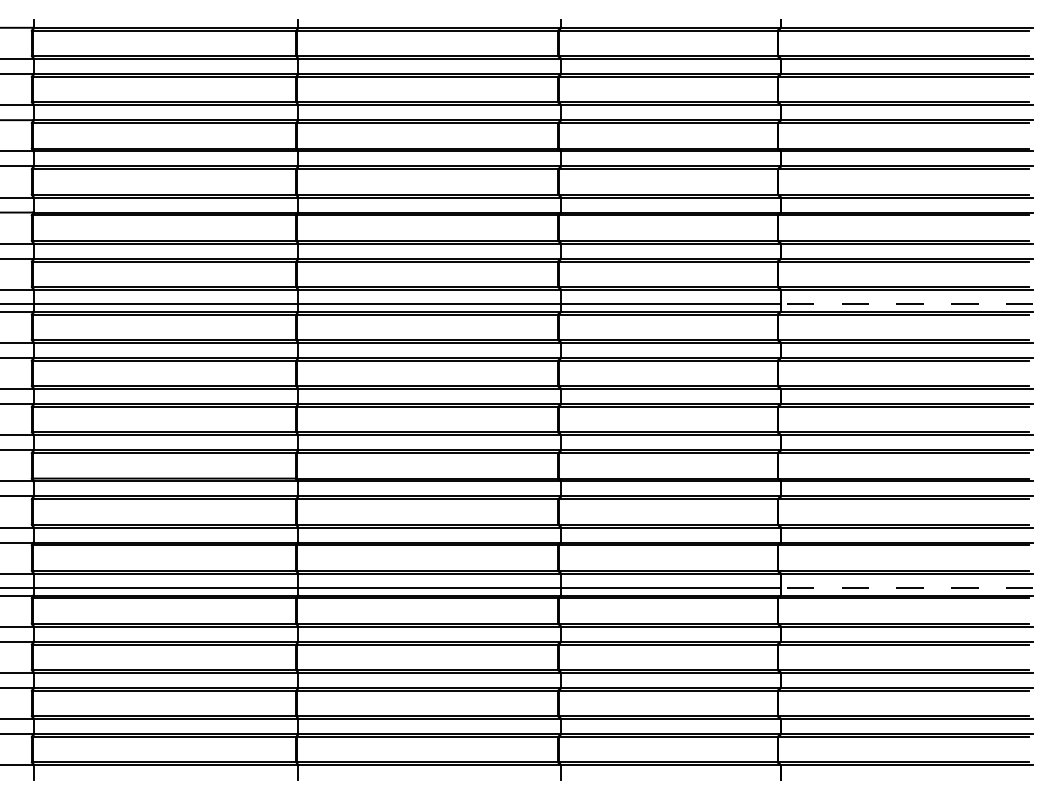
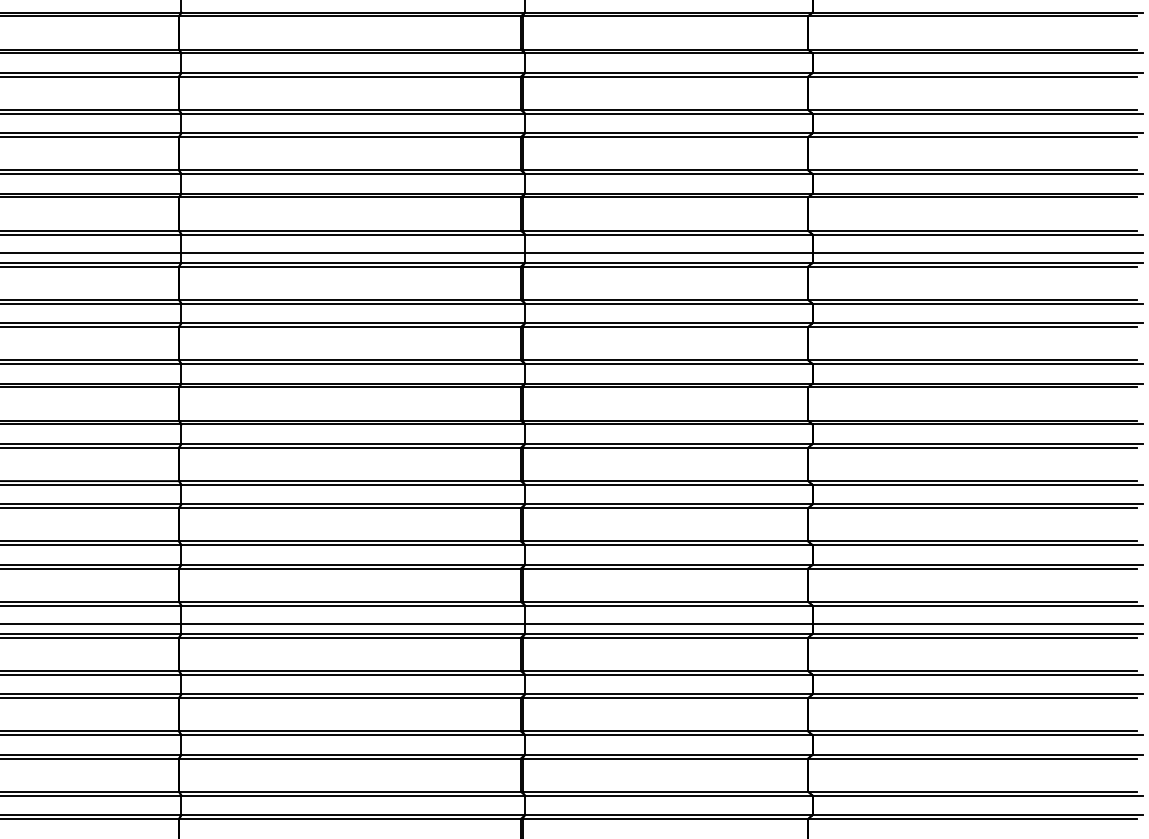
line: (906, 304) -> (976, 253), dashed -> solid
line: (906, 588) -> (976, 624), dashed -> solid

